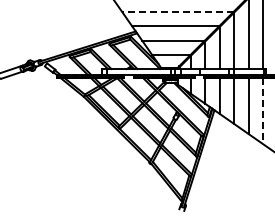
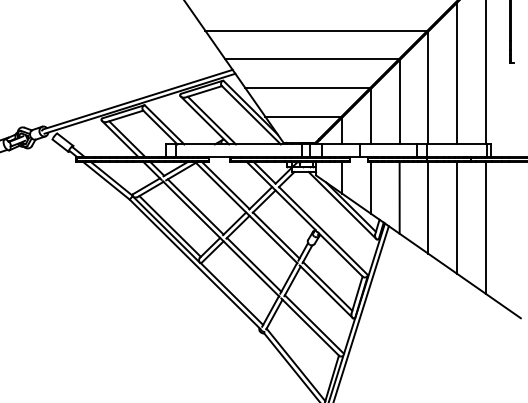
line: (177, 11) -> (315, 30), dashed -> solid
line: (263, 111) -> (486, 228), dashed -> solid

